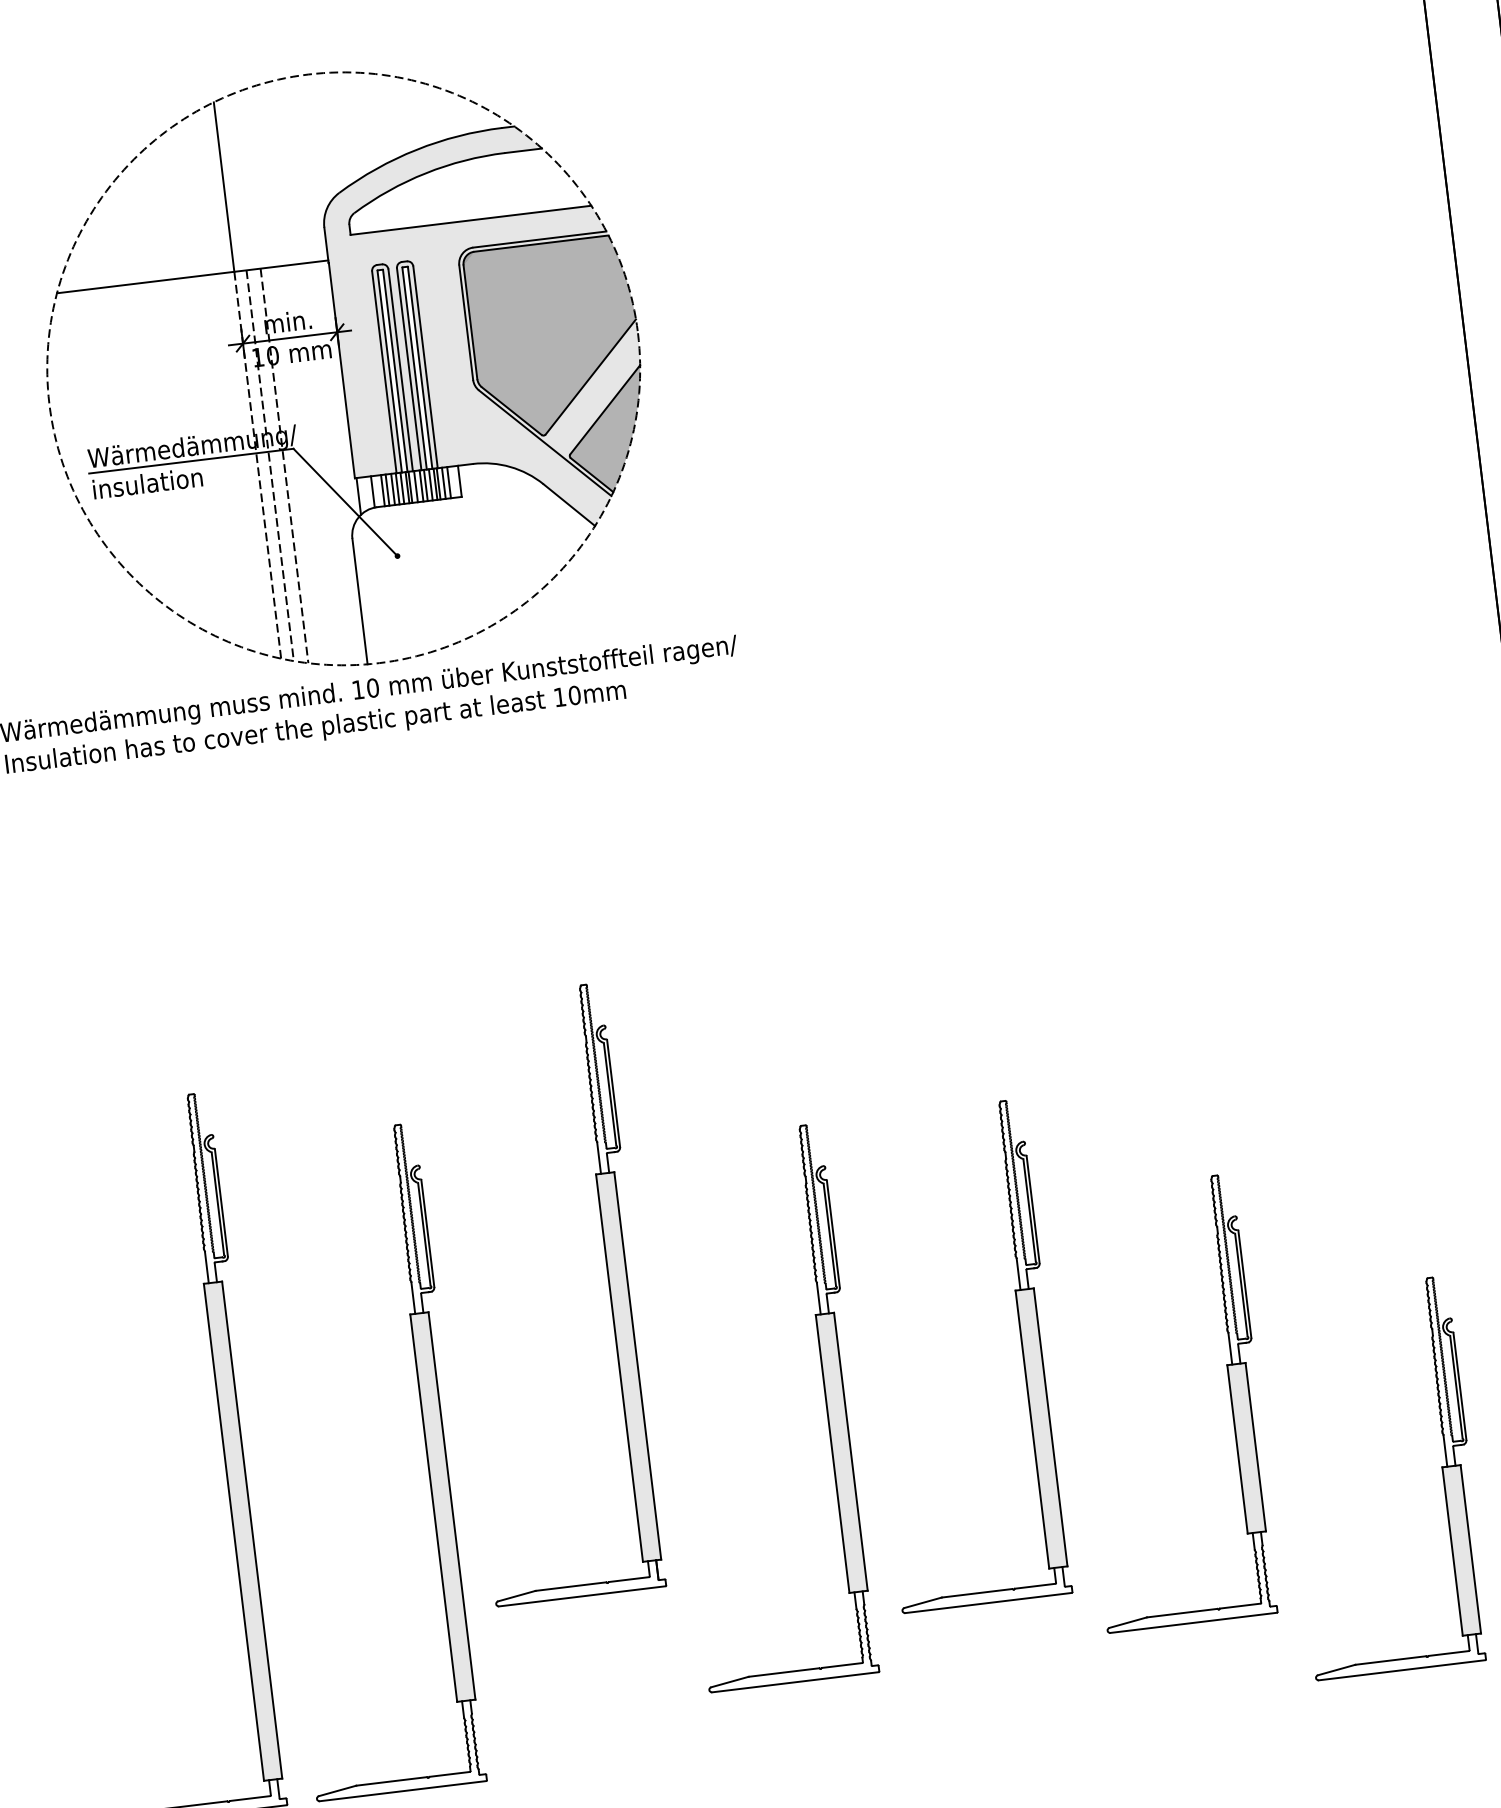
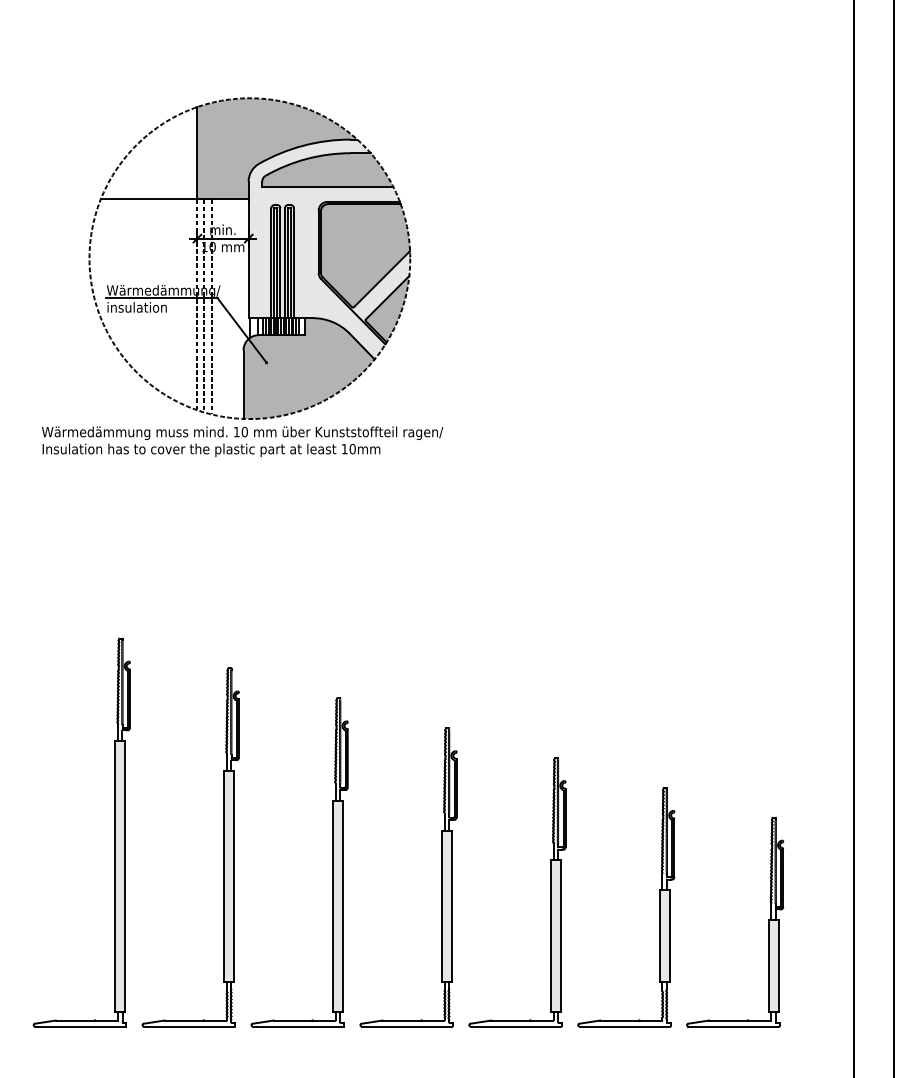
fill: (369, 160) -> (277, 148), added
fill: (466, 189) -> (327, 170), added
fill: (475, 557) -> (308, 368), added
part: (608, 1287) -> (332, 862), moved
part: (1022, 1349) -> (550, 892), moved
part: (1230, 1396) -> (659, 907), moved
part: (825, 1401) -> (441, 877), moved

